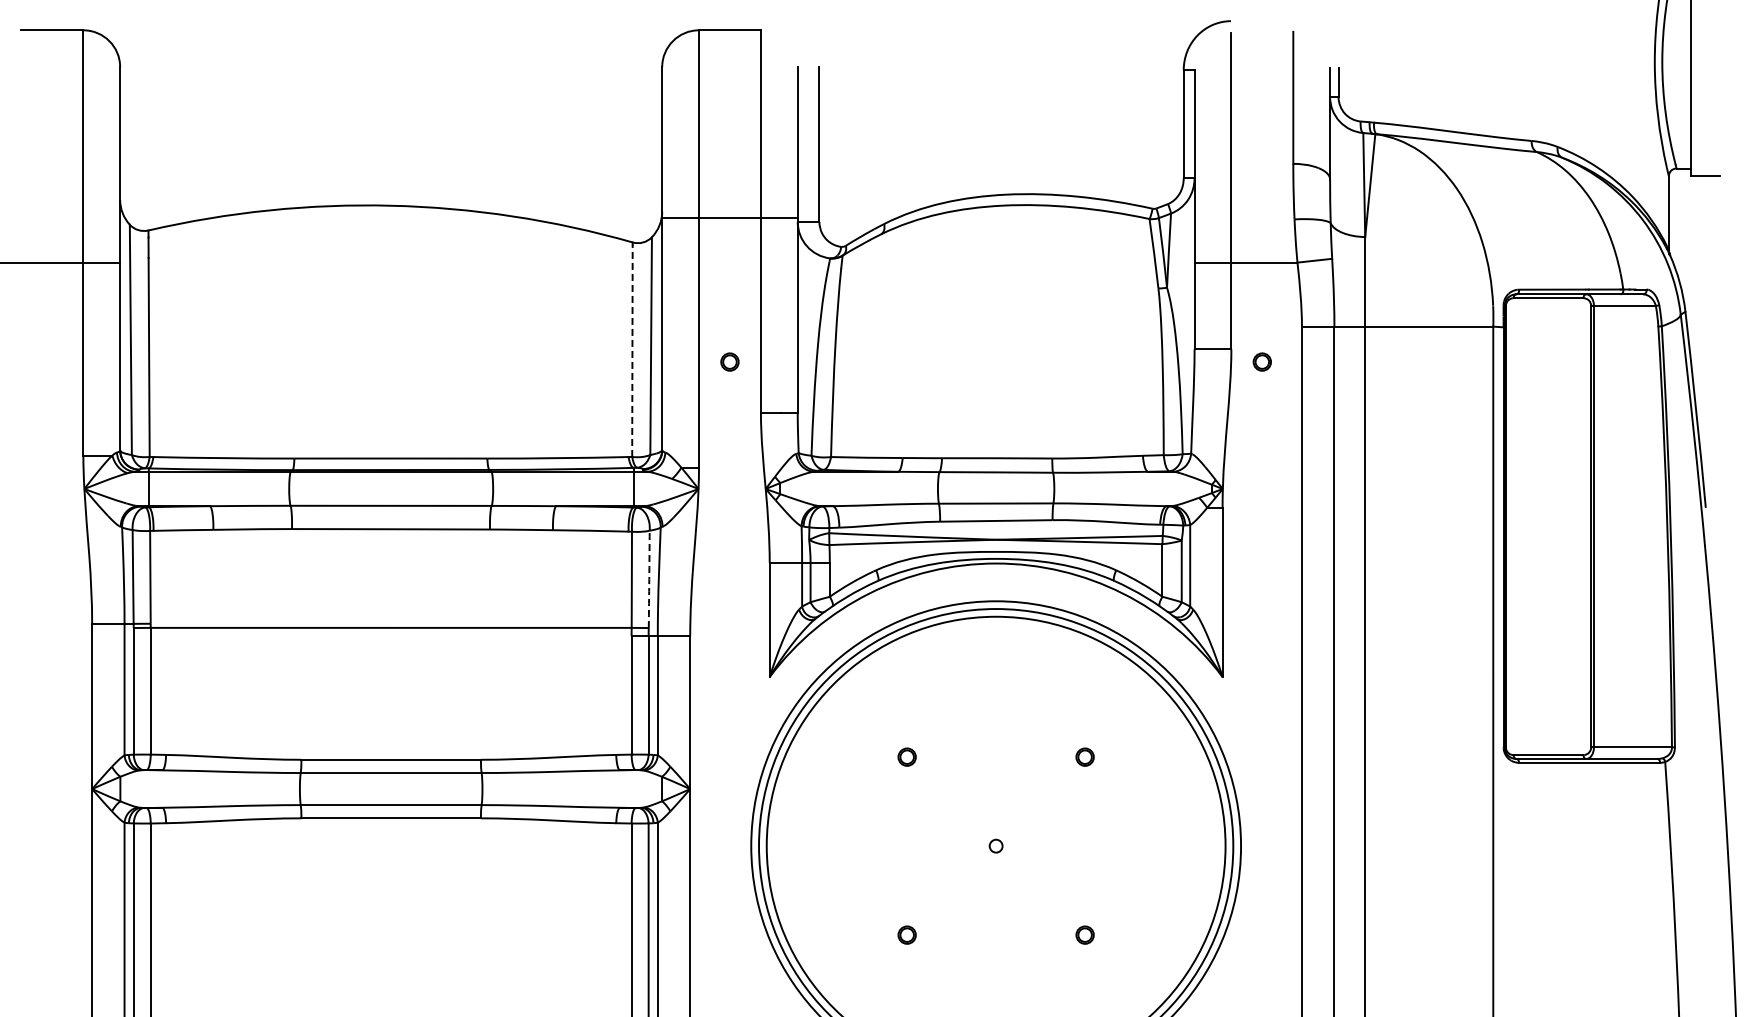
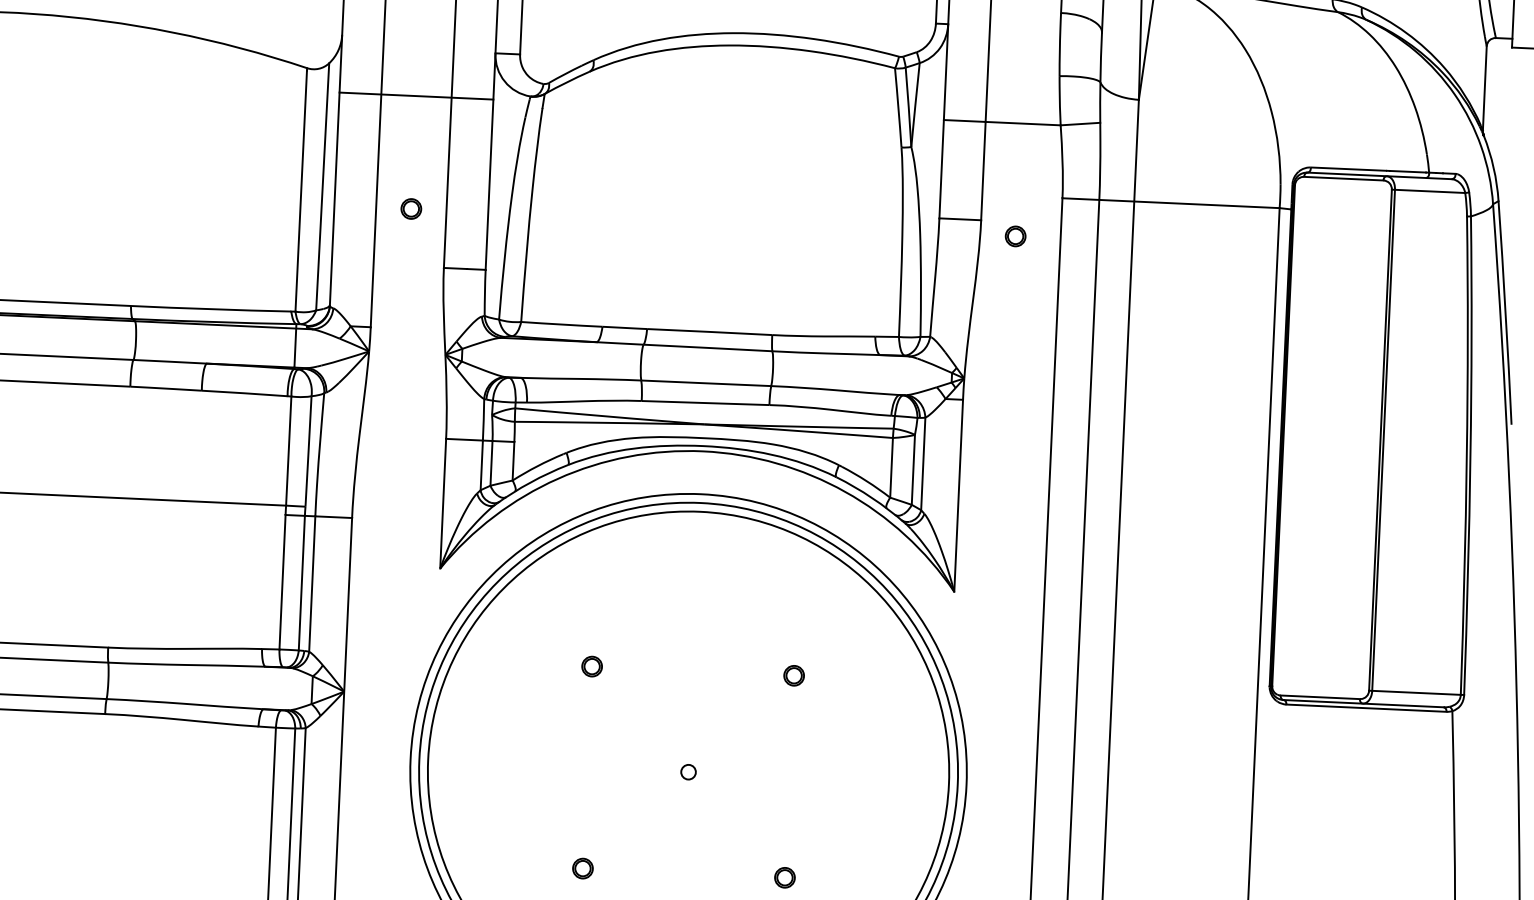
line: (729, 217) -> (415, 95), moved
line: (632, 350) -> (301, 190), dashed -> solid
arc: (649, 579) -> (308, 451), dashed -> solid

